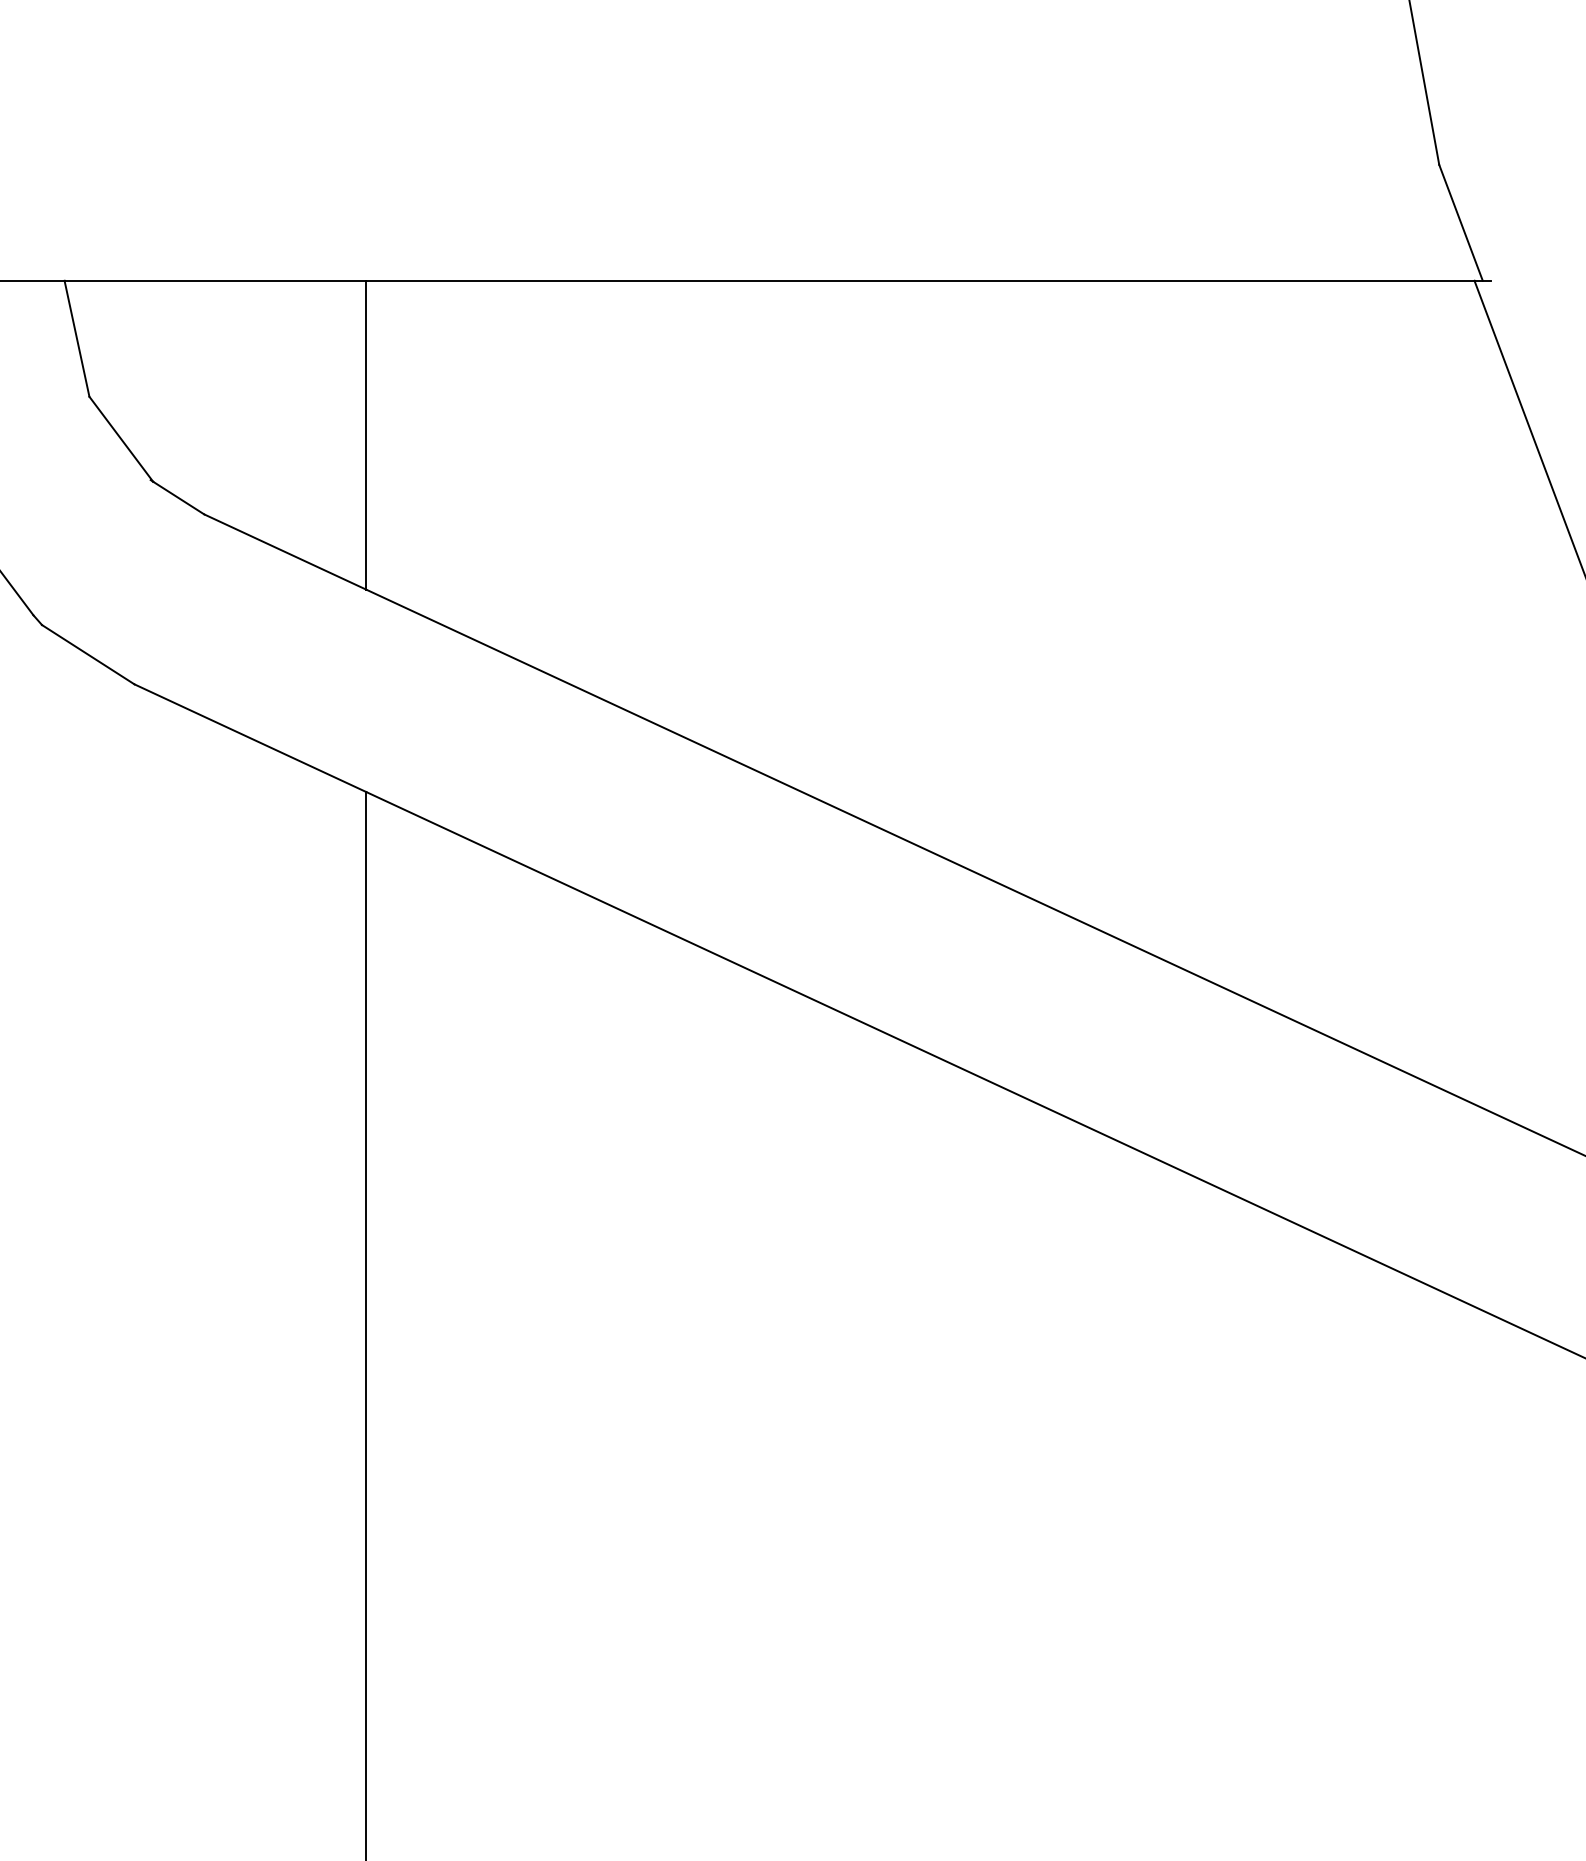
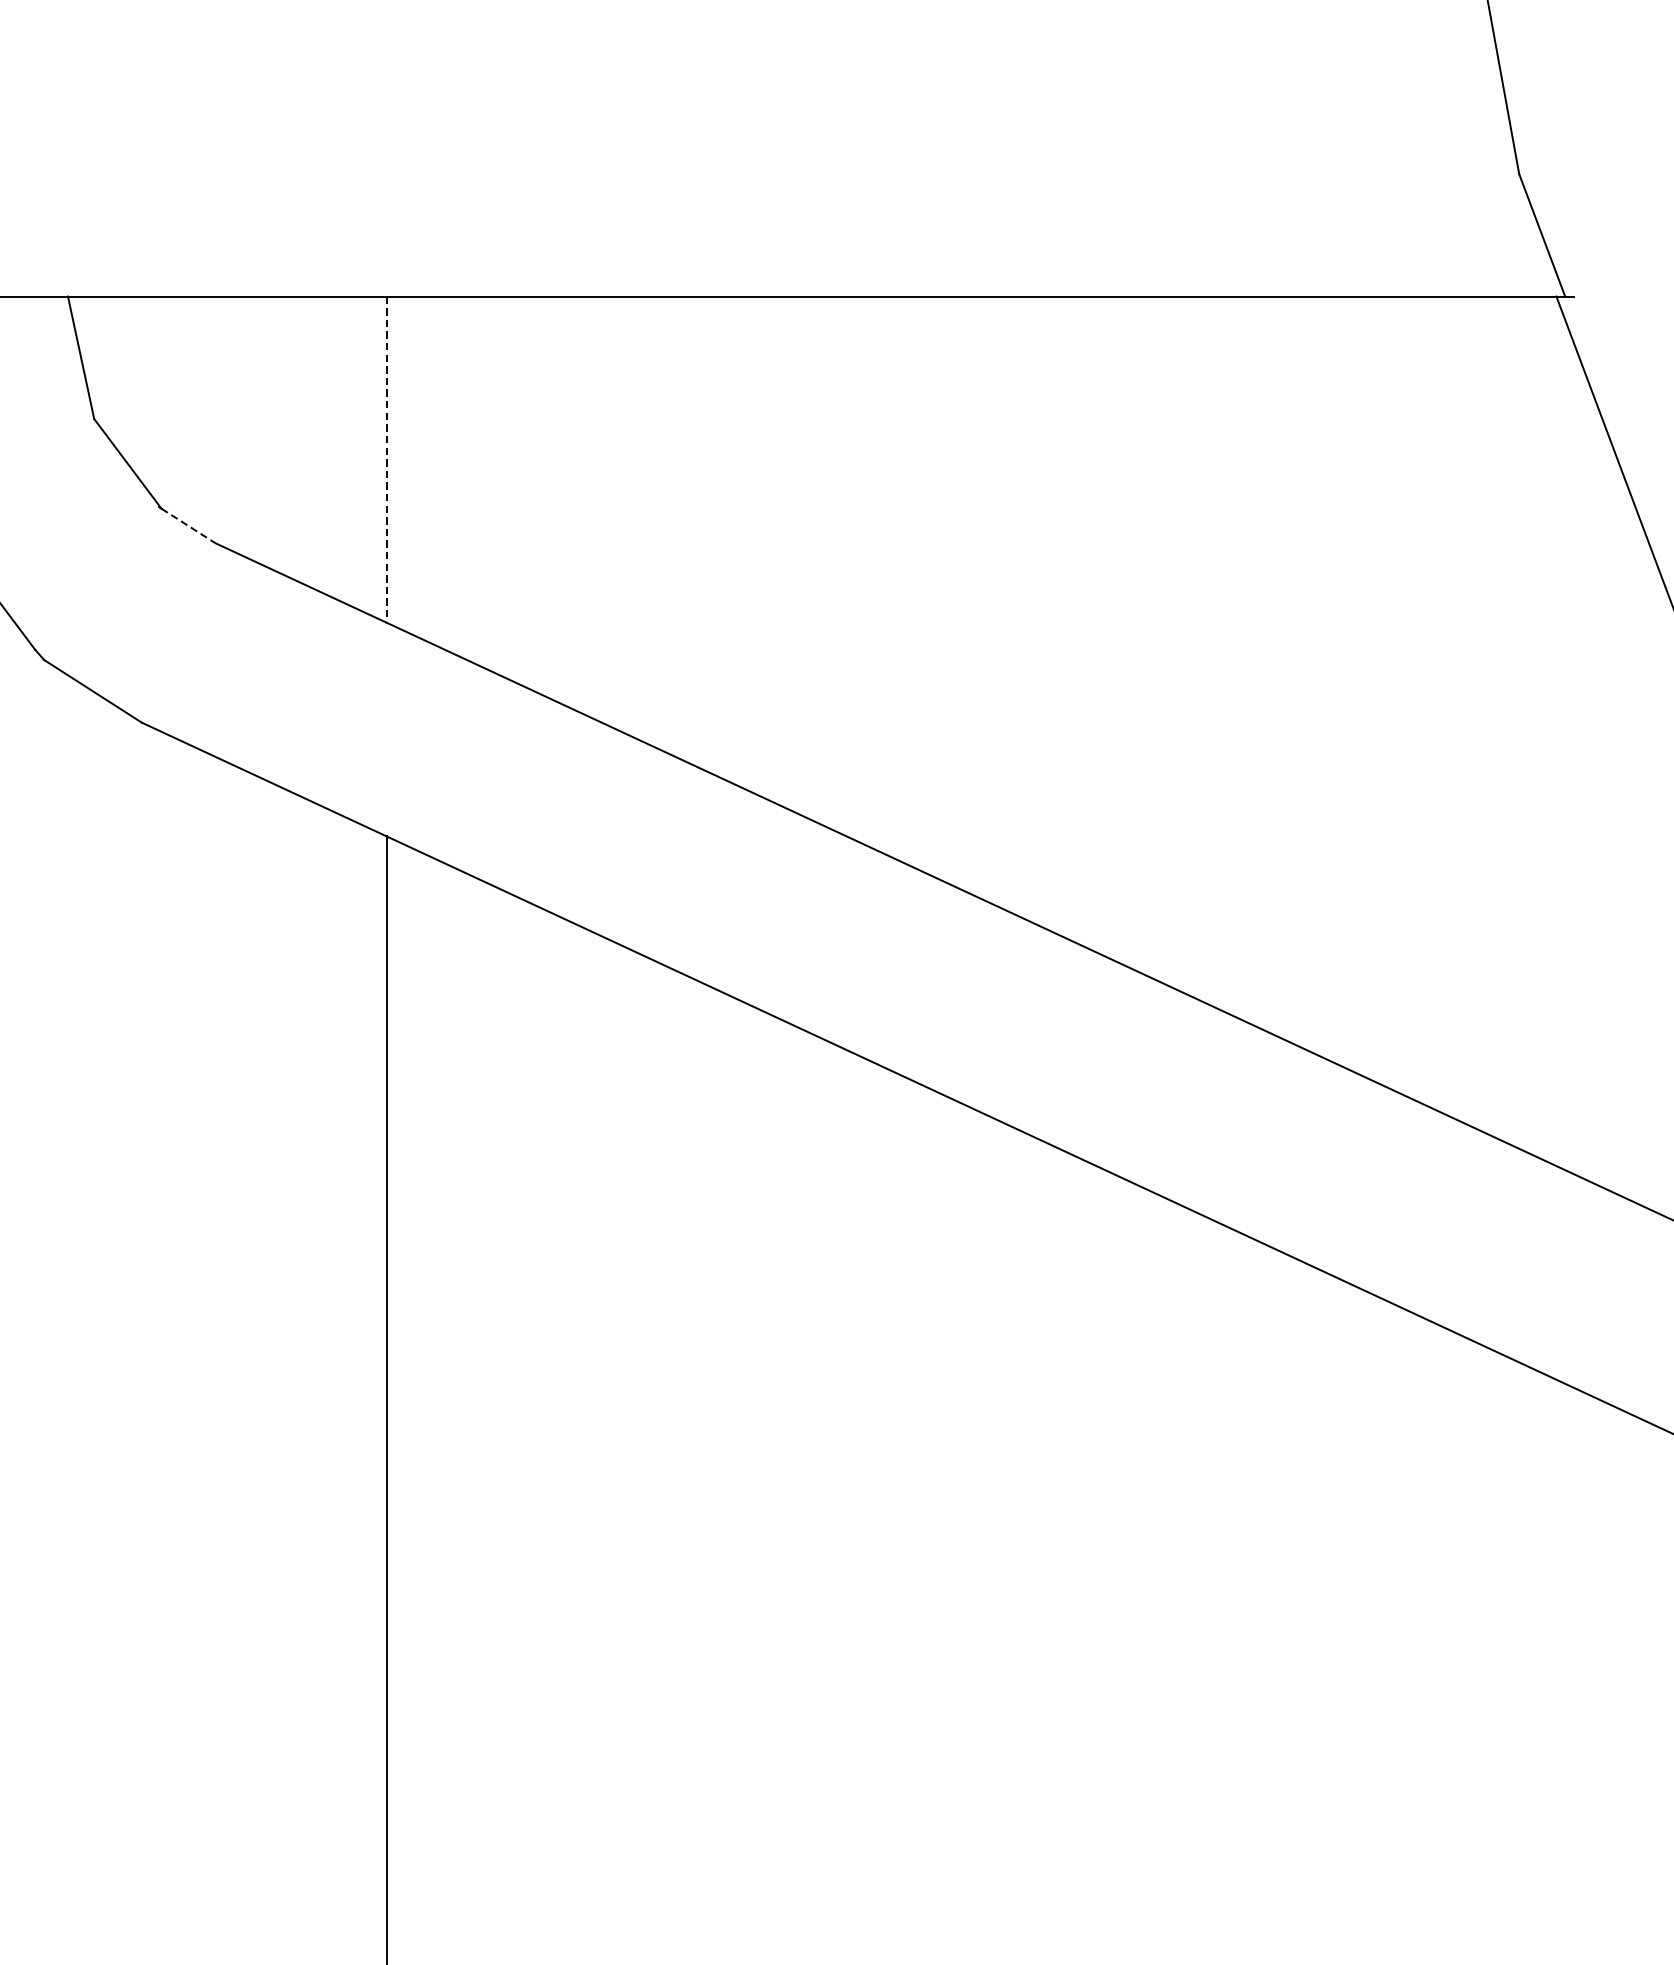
line: (366, 435) -> (386, 459), solid -> dashed
line: (179, 498) -> (189, 526), solid -> dashed

